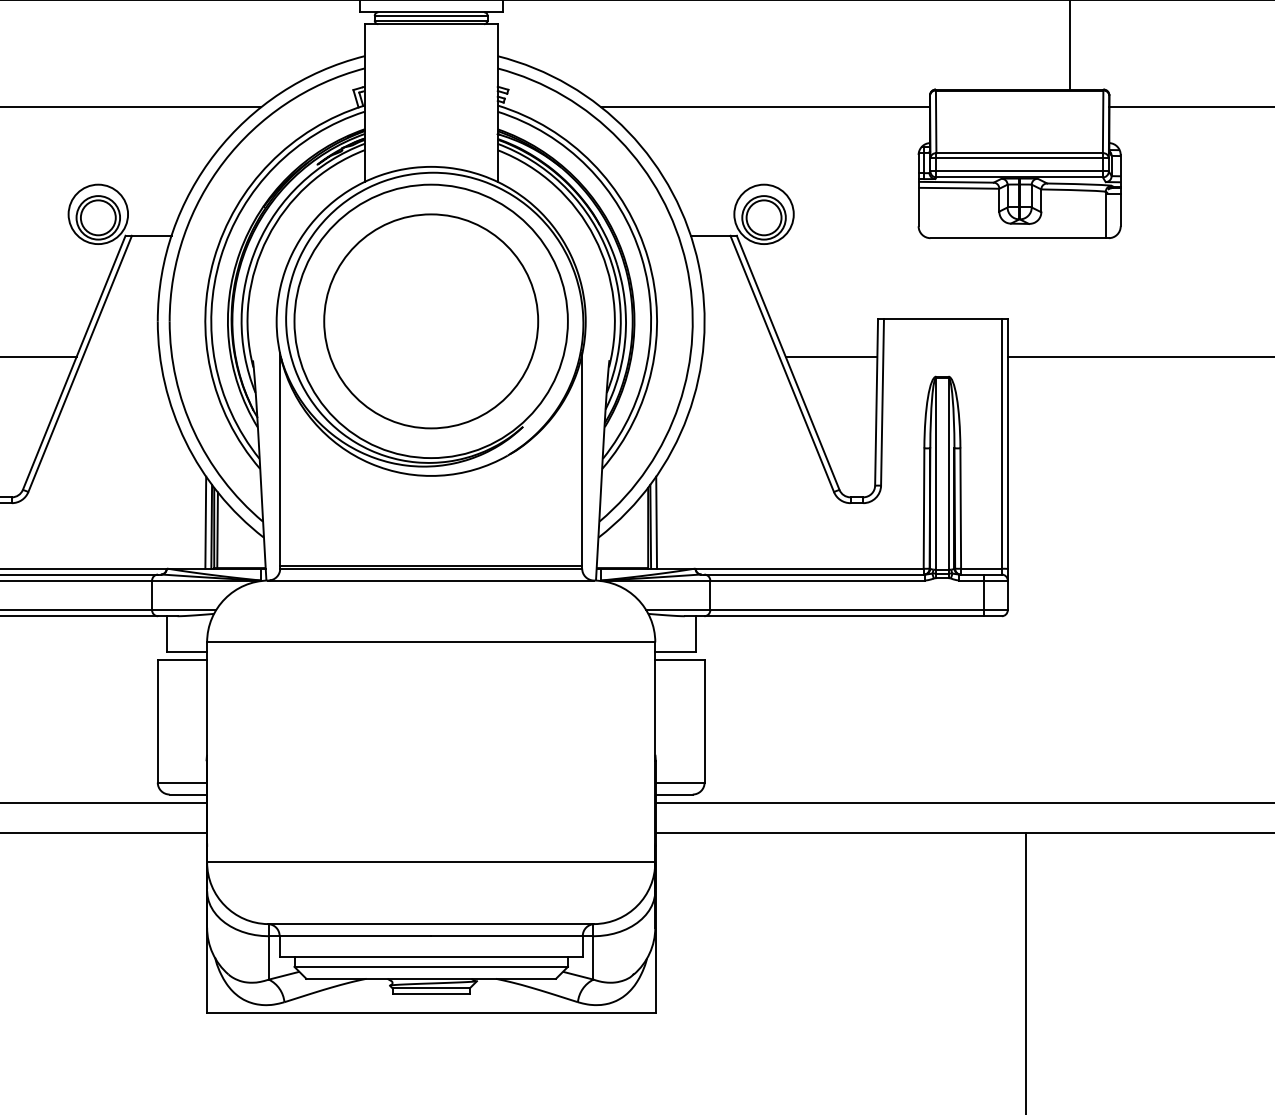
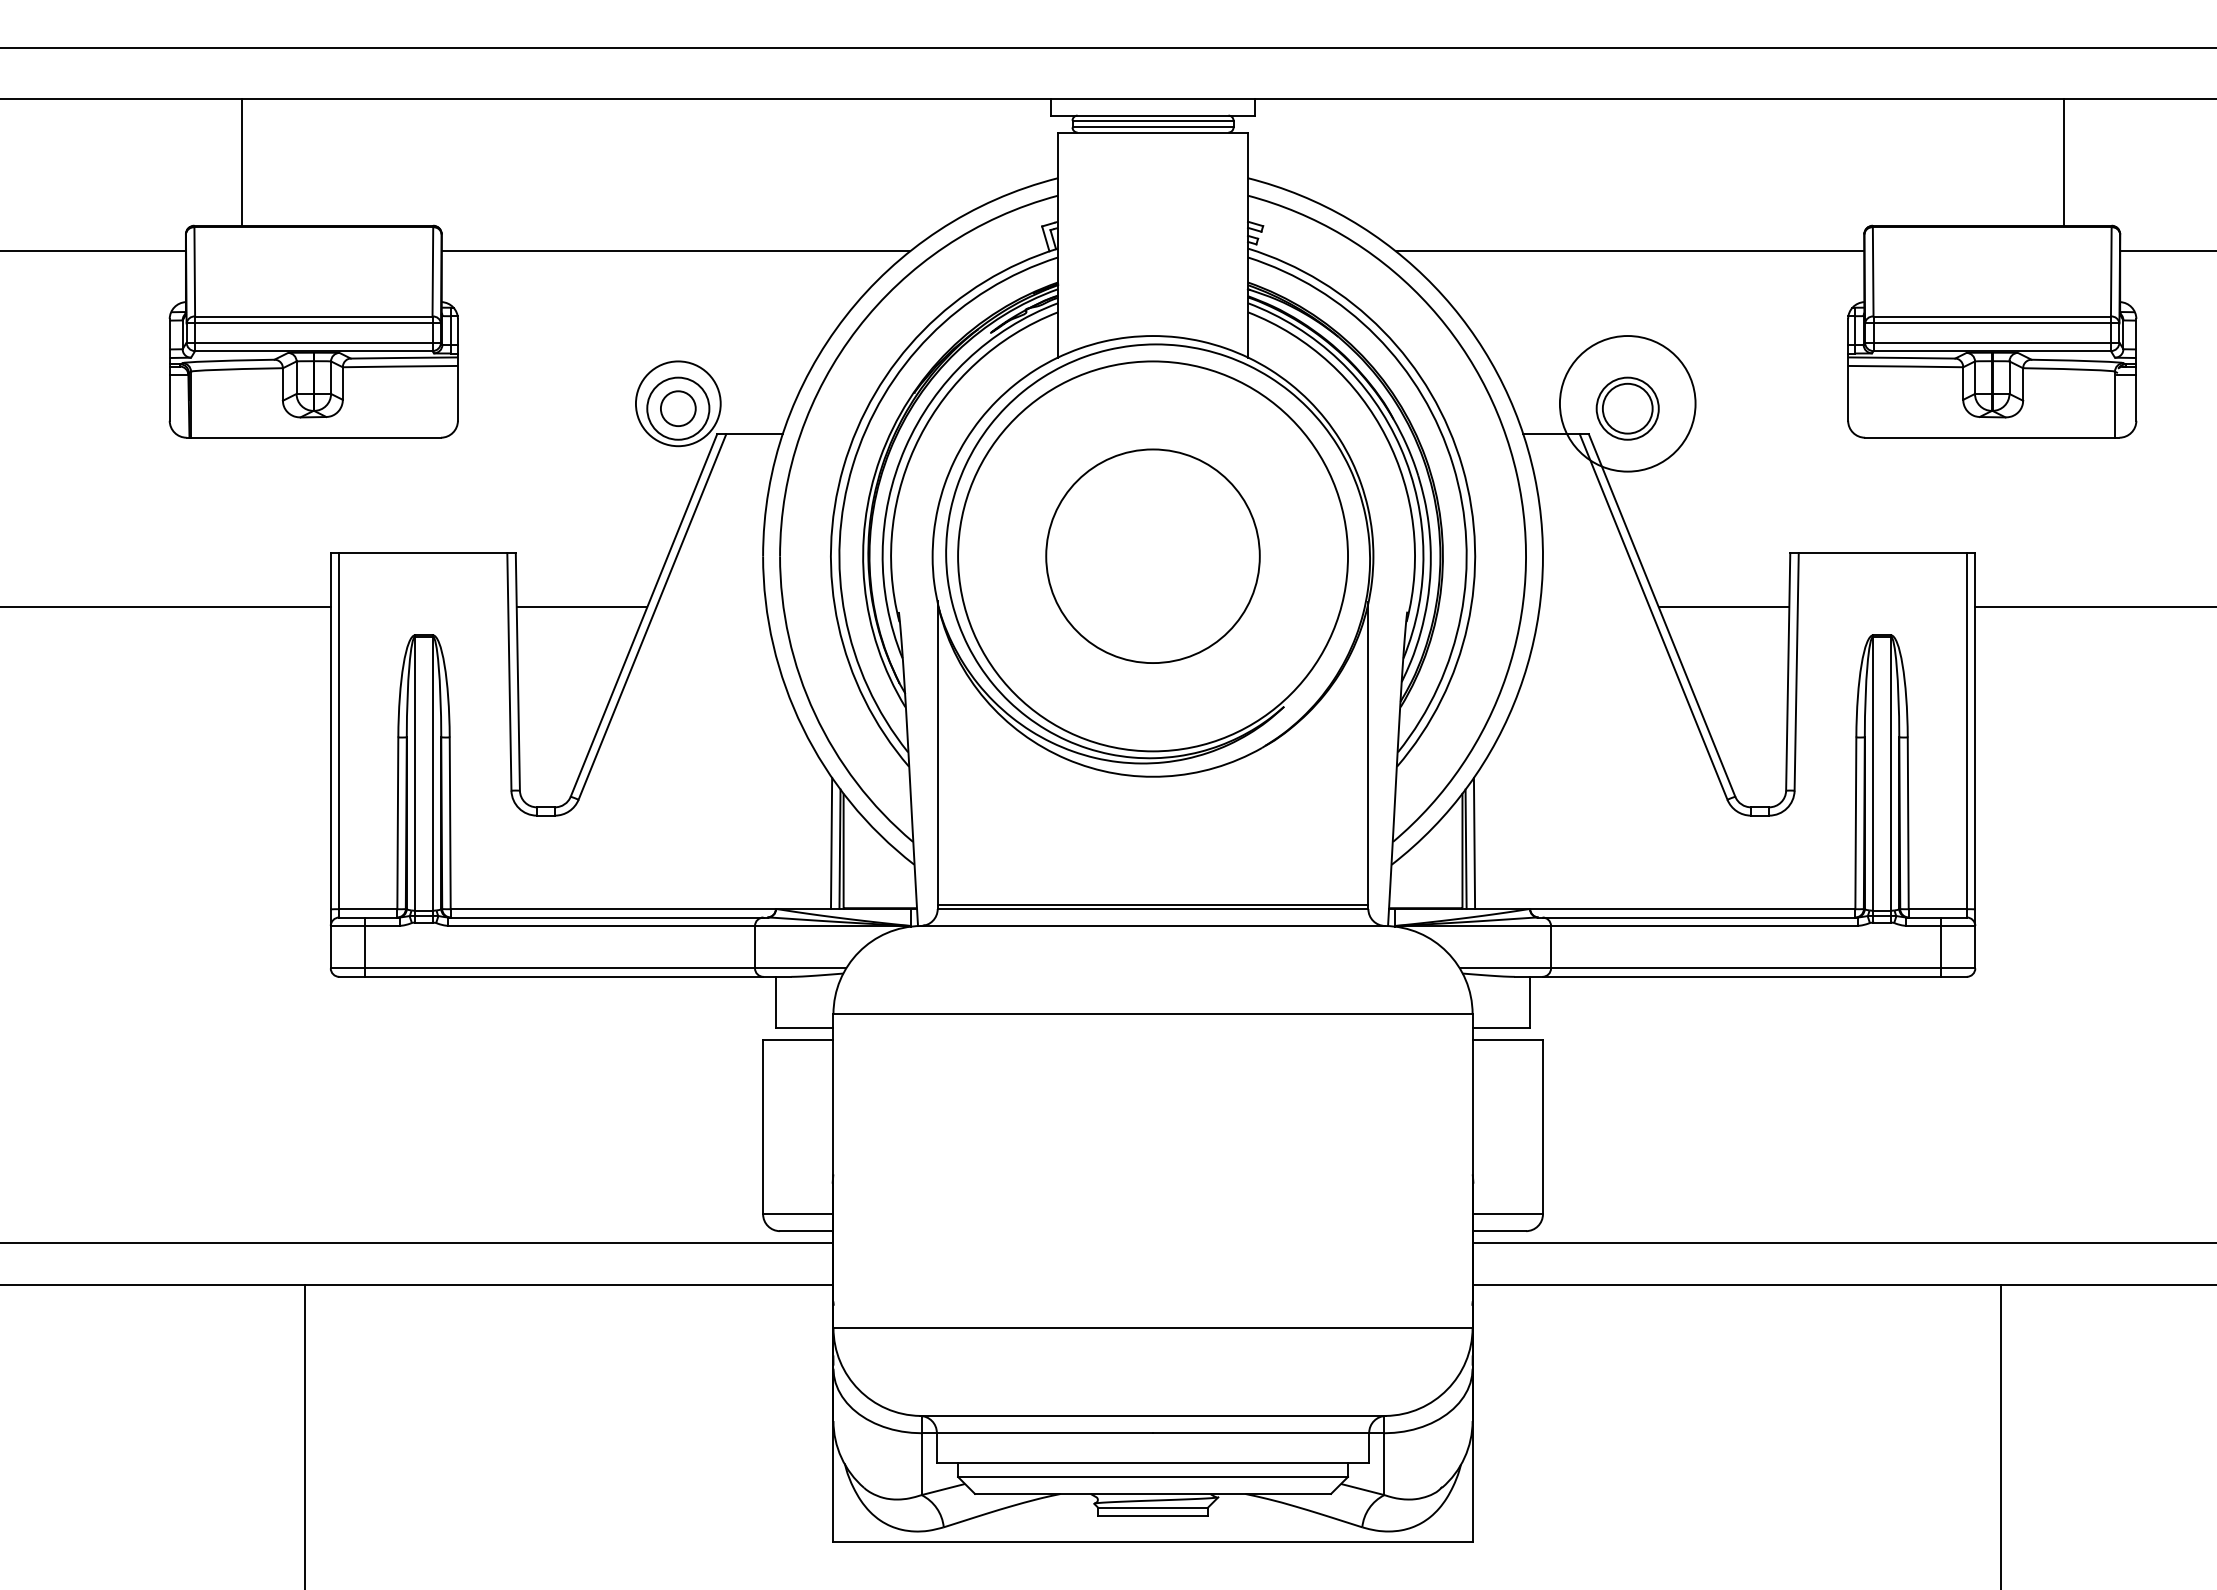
circle: (763, 214) -> (1627, 403), size x1.6
circle: (98, 217) -> (678, 408), size x0.7
circle: (430, 320) -> (1152, 555), size x0.7
line: (216, 530) -> (847, 854), removed

